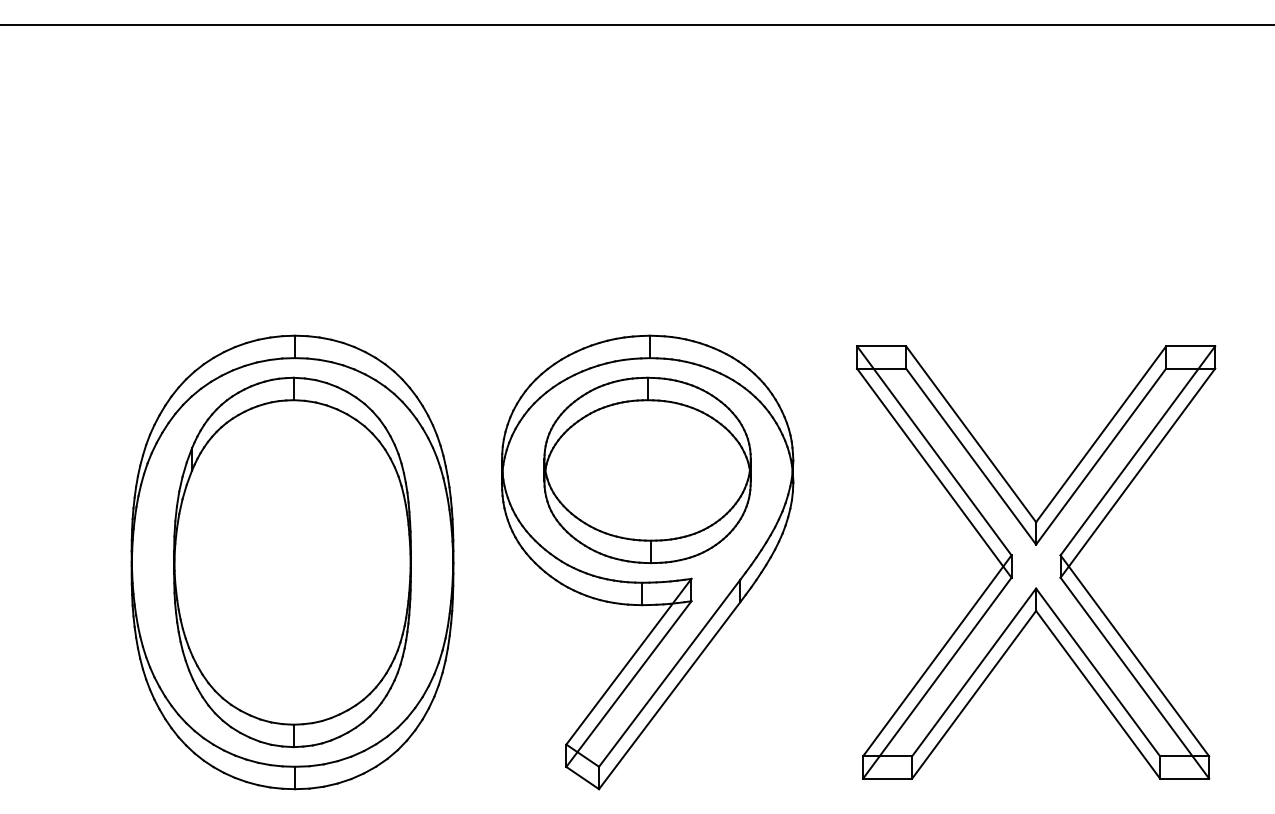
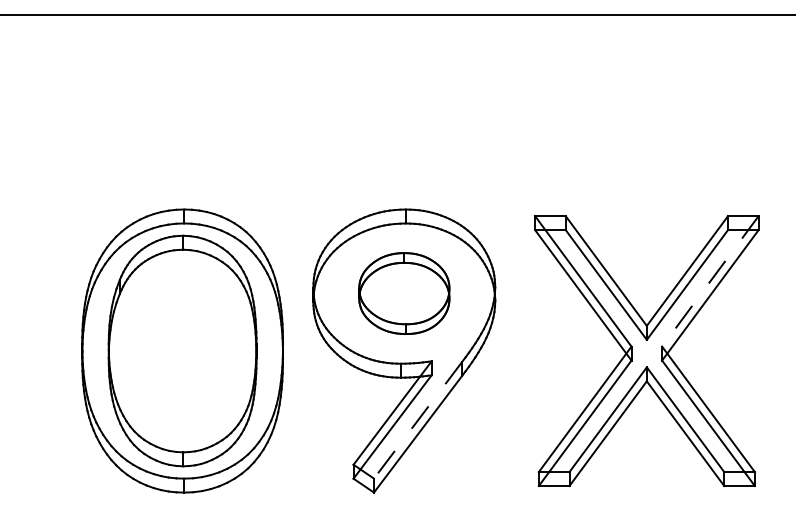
line: (1138, 451) -> (710, 281), solid -> dashed
part: (647, 470) -> (404, 293), size x0.7
line: (668, 673) -> (417, 420), solid -> dashed

